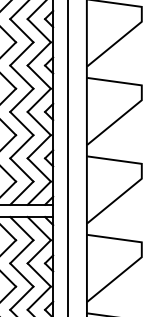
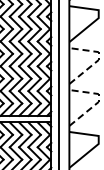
line: (141, 101) -> (98, 60), solid -> dashed
line: (141, 177) -> (98, 101), solid -> dashed

